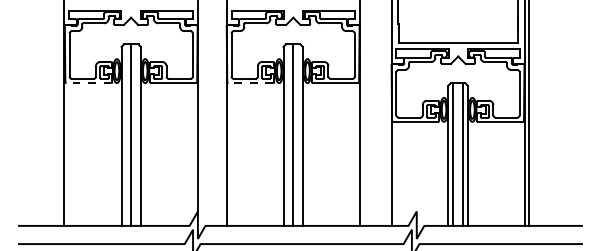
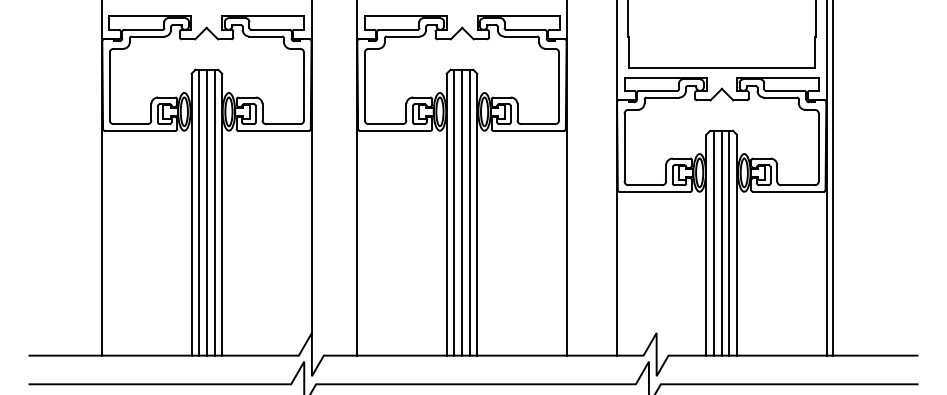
line: (88, 83) -> (139, 131), dashed -> solid
line: (250, 83) -> (394, 131), dashed -> solid
line: (126, 134) -> (199, 211), added
line: (136, 134) -> (215, 211), added
line: (288, 134) -> (454, 211), added
line: (298, 134) -> (470, 211), added
line: (458, 154) -> (722, 243), added

